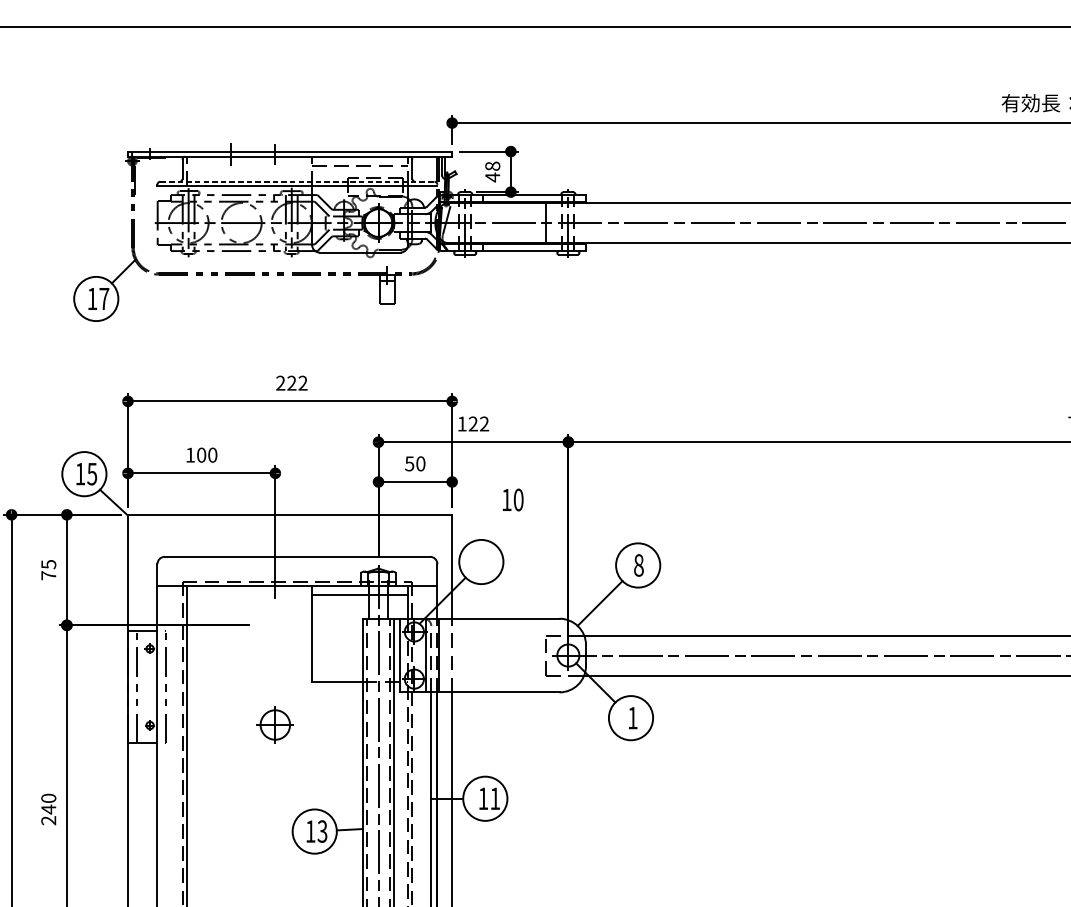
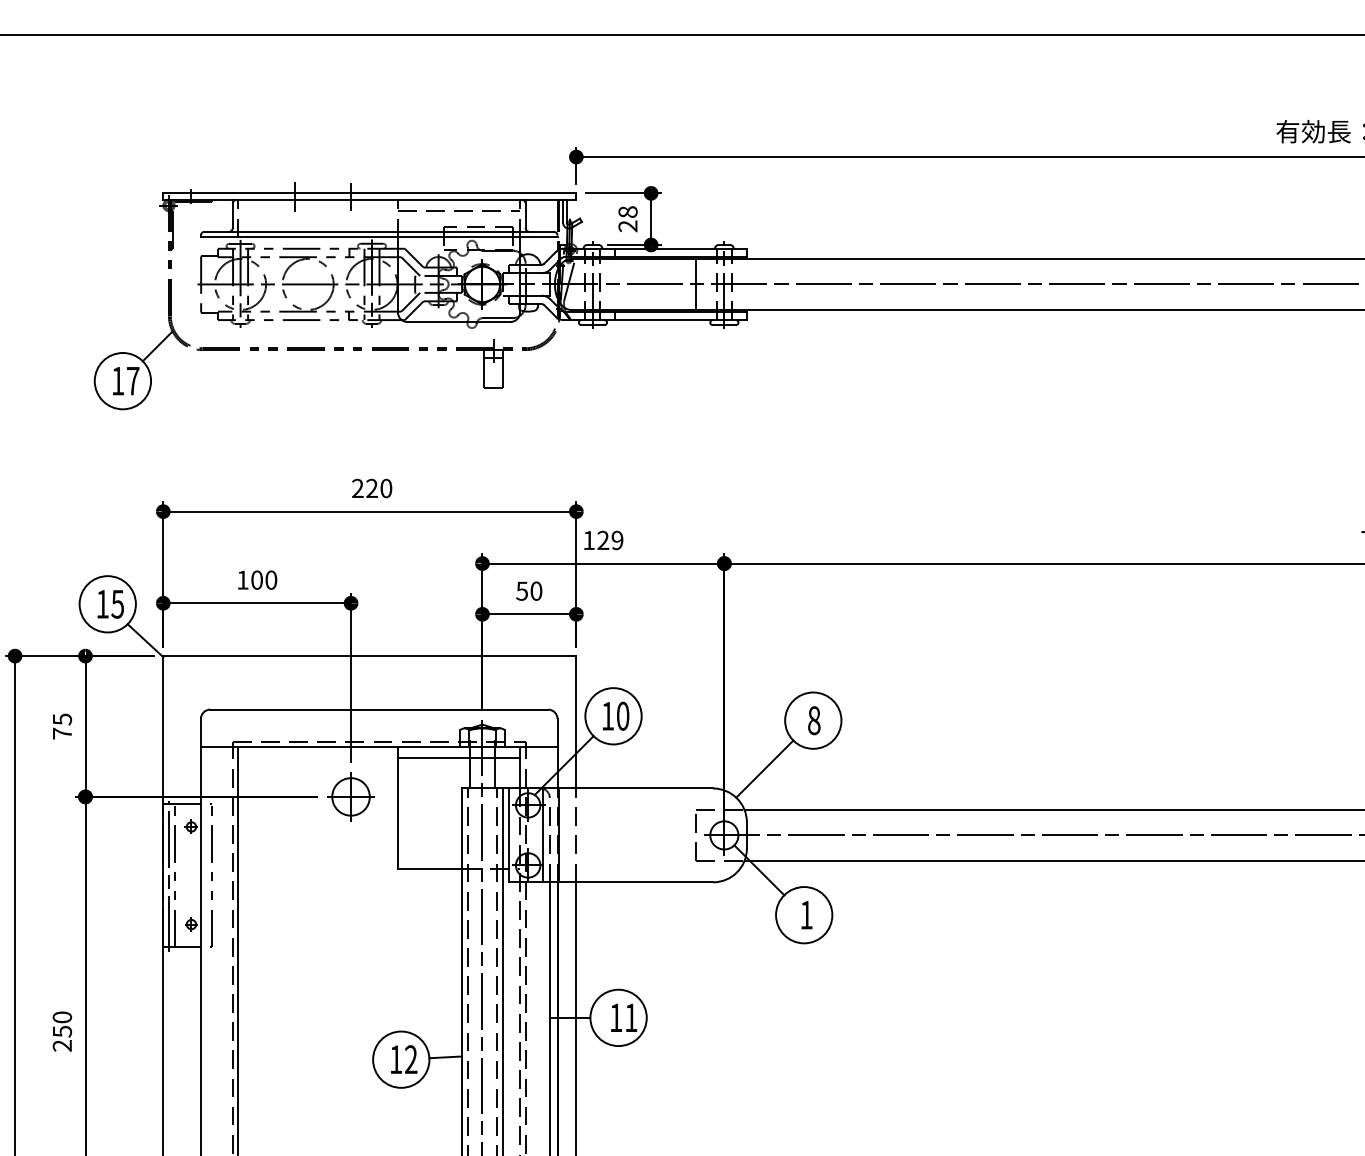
text: (492, 177) -> (627, 226), 48 -> 28
line: (297, 181) -> (379, 231), dashed -> solid
text: (303, 383) -> (386, 488), 222 -> 220
text: (484, 424) -> (617, 540), 122 -> 129
text: (513, 499) -> (616, 715), moved
line: (132, 687) -> (168, 876), added
part: (274, 724) -> (350, 796), moved
text: (48, 809) -> (62, 1031), 240 -> 250
text: (322, 831) -> (410, 1059), 13 -> 12

